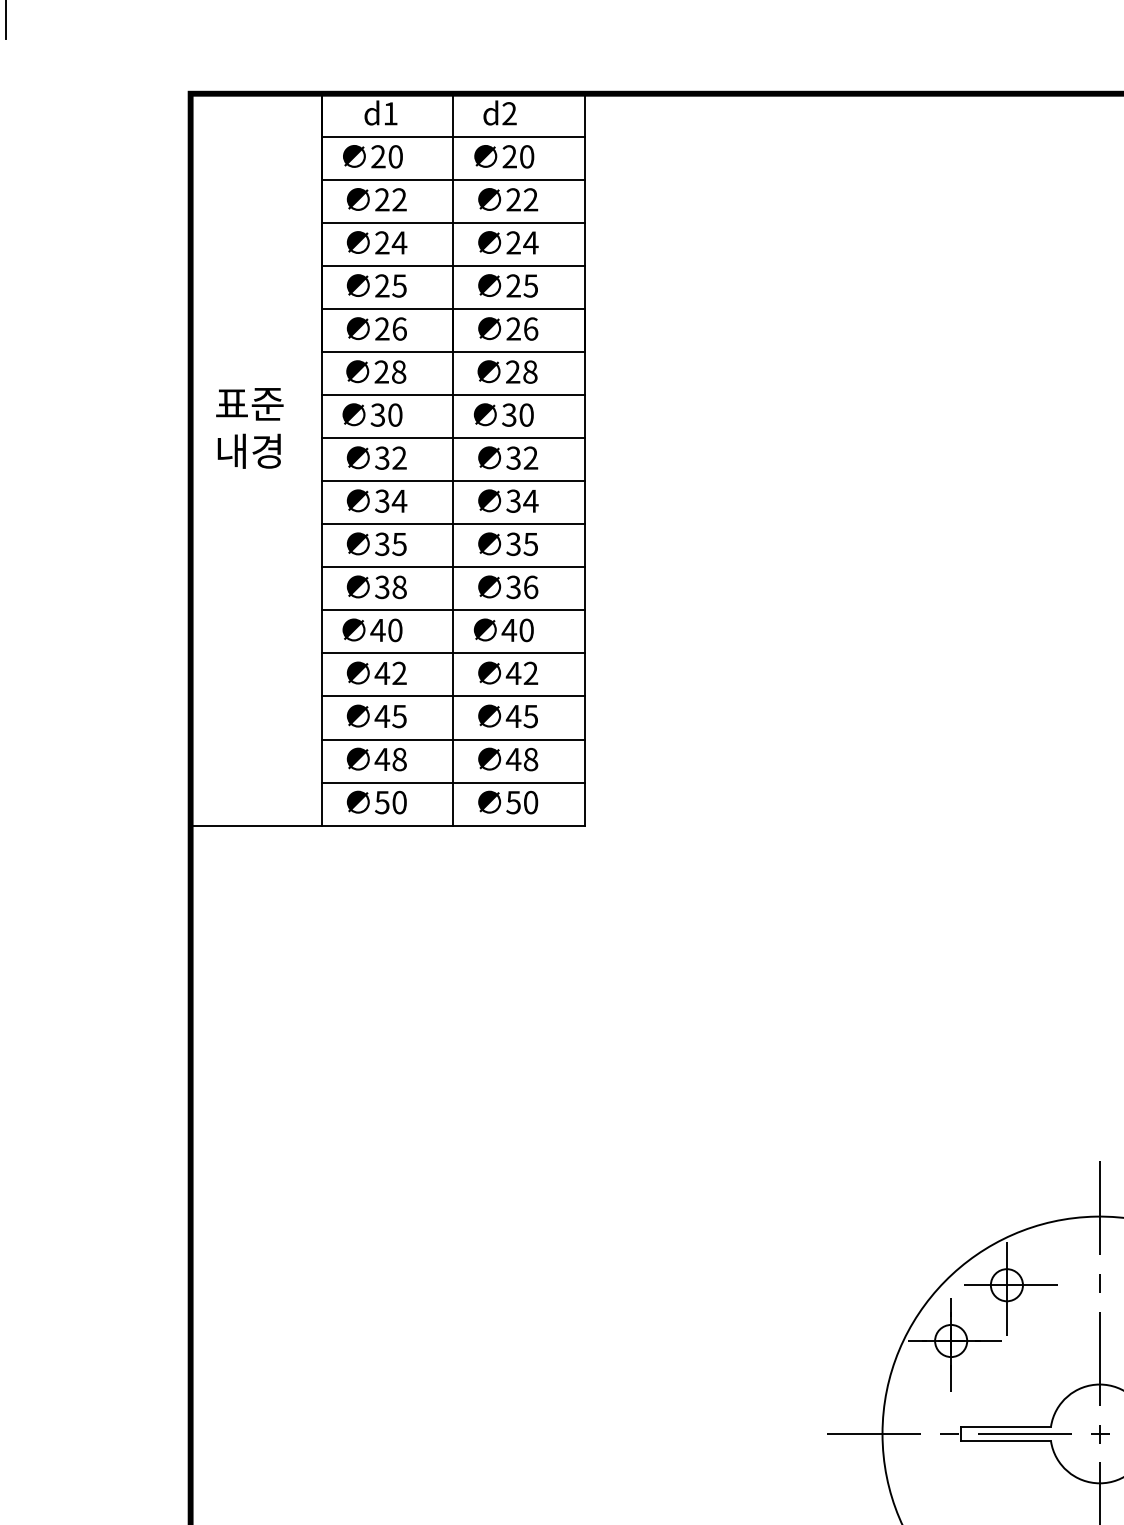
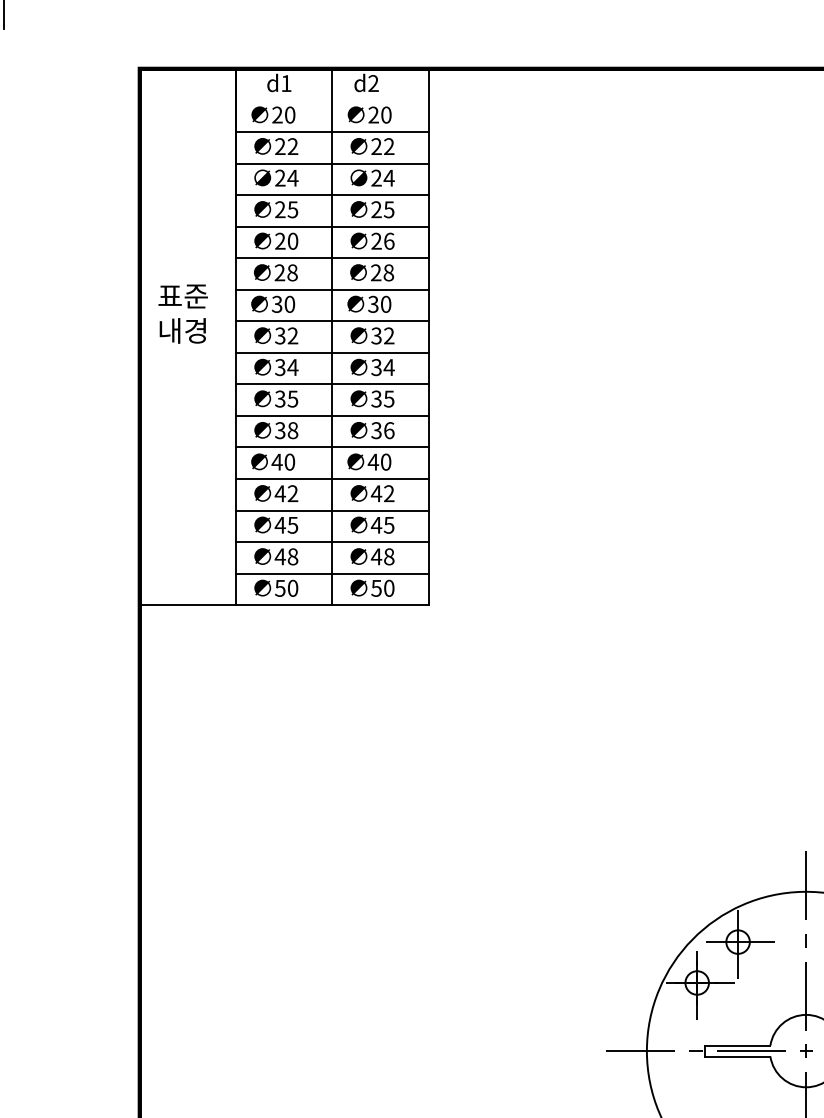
line: (452, 136) -> (331, 100), removed
text: (399, 328) -> (292, 240), 26 -> 20

